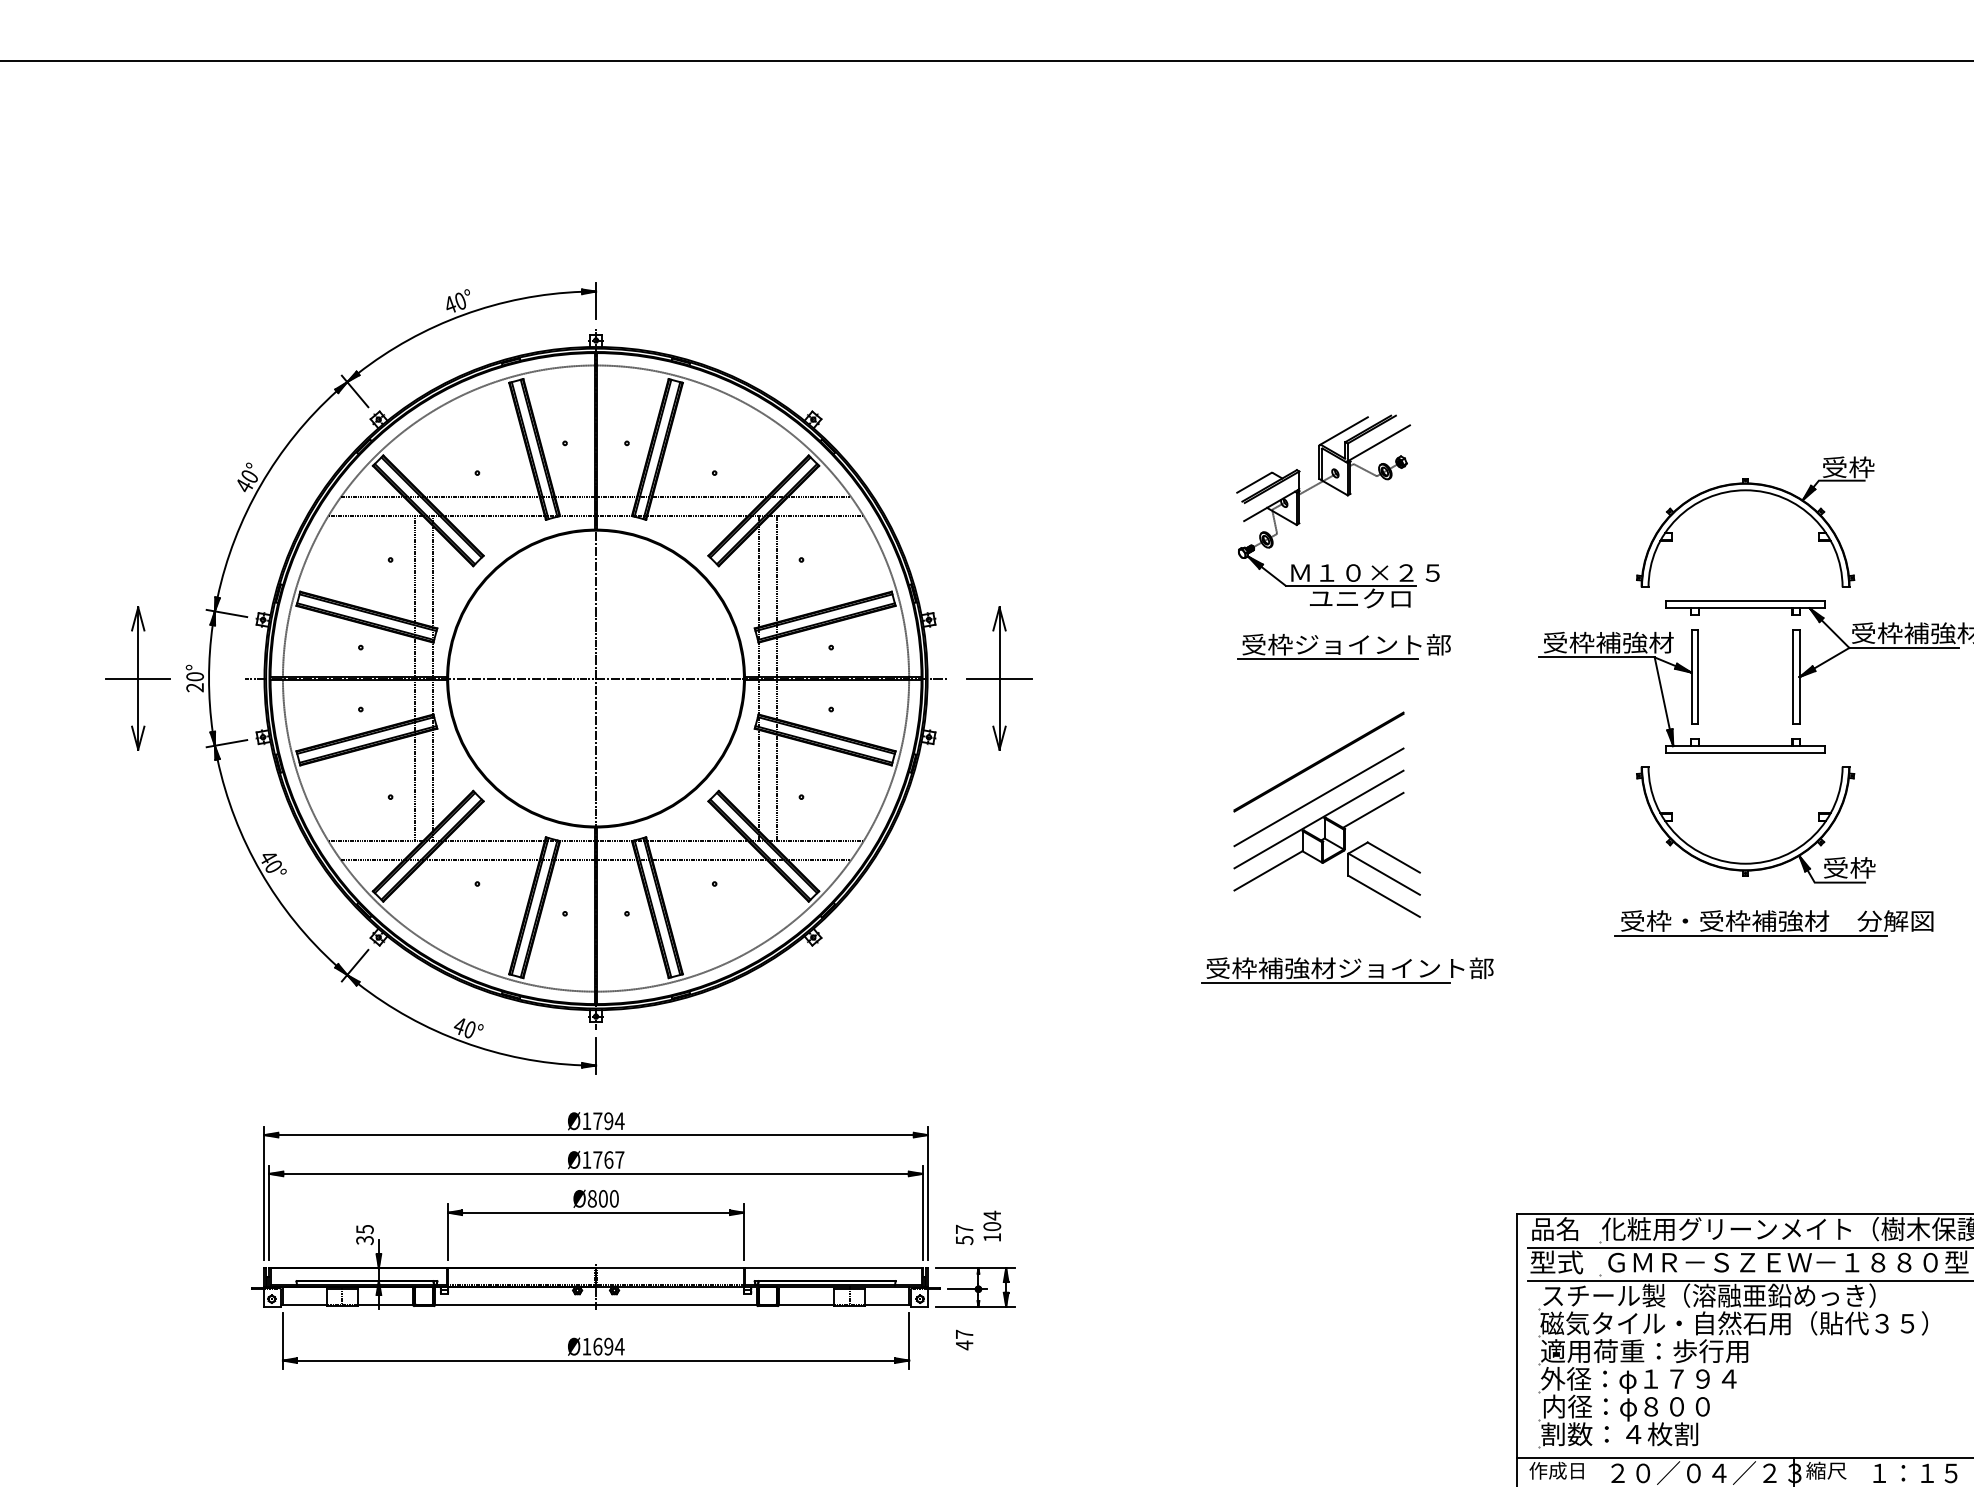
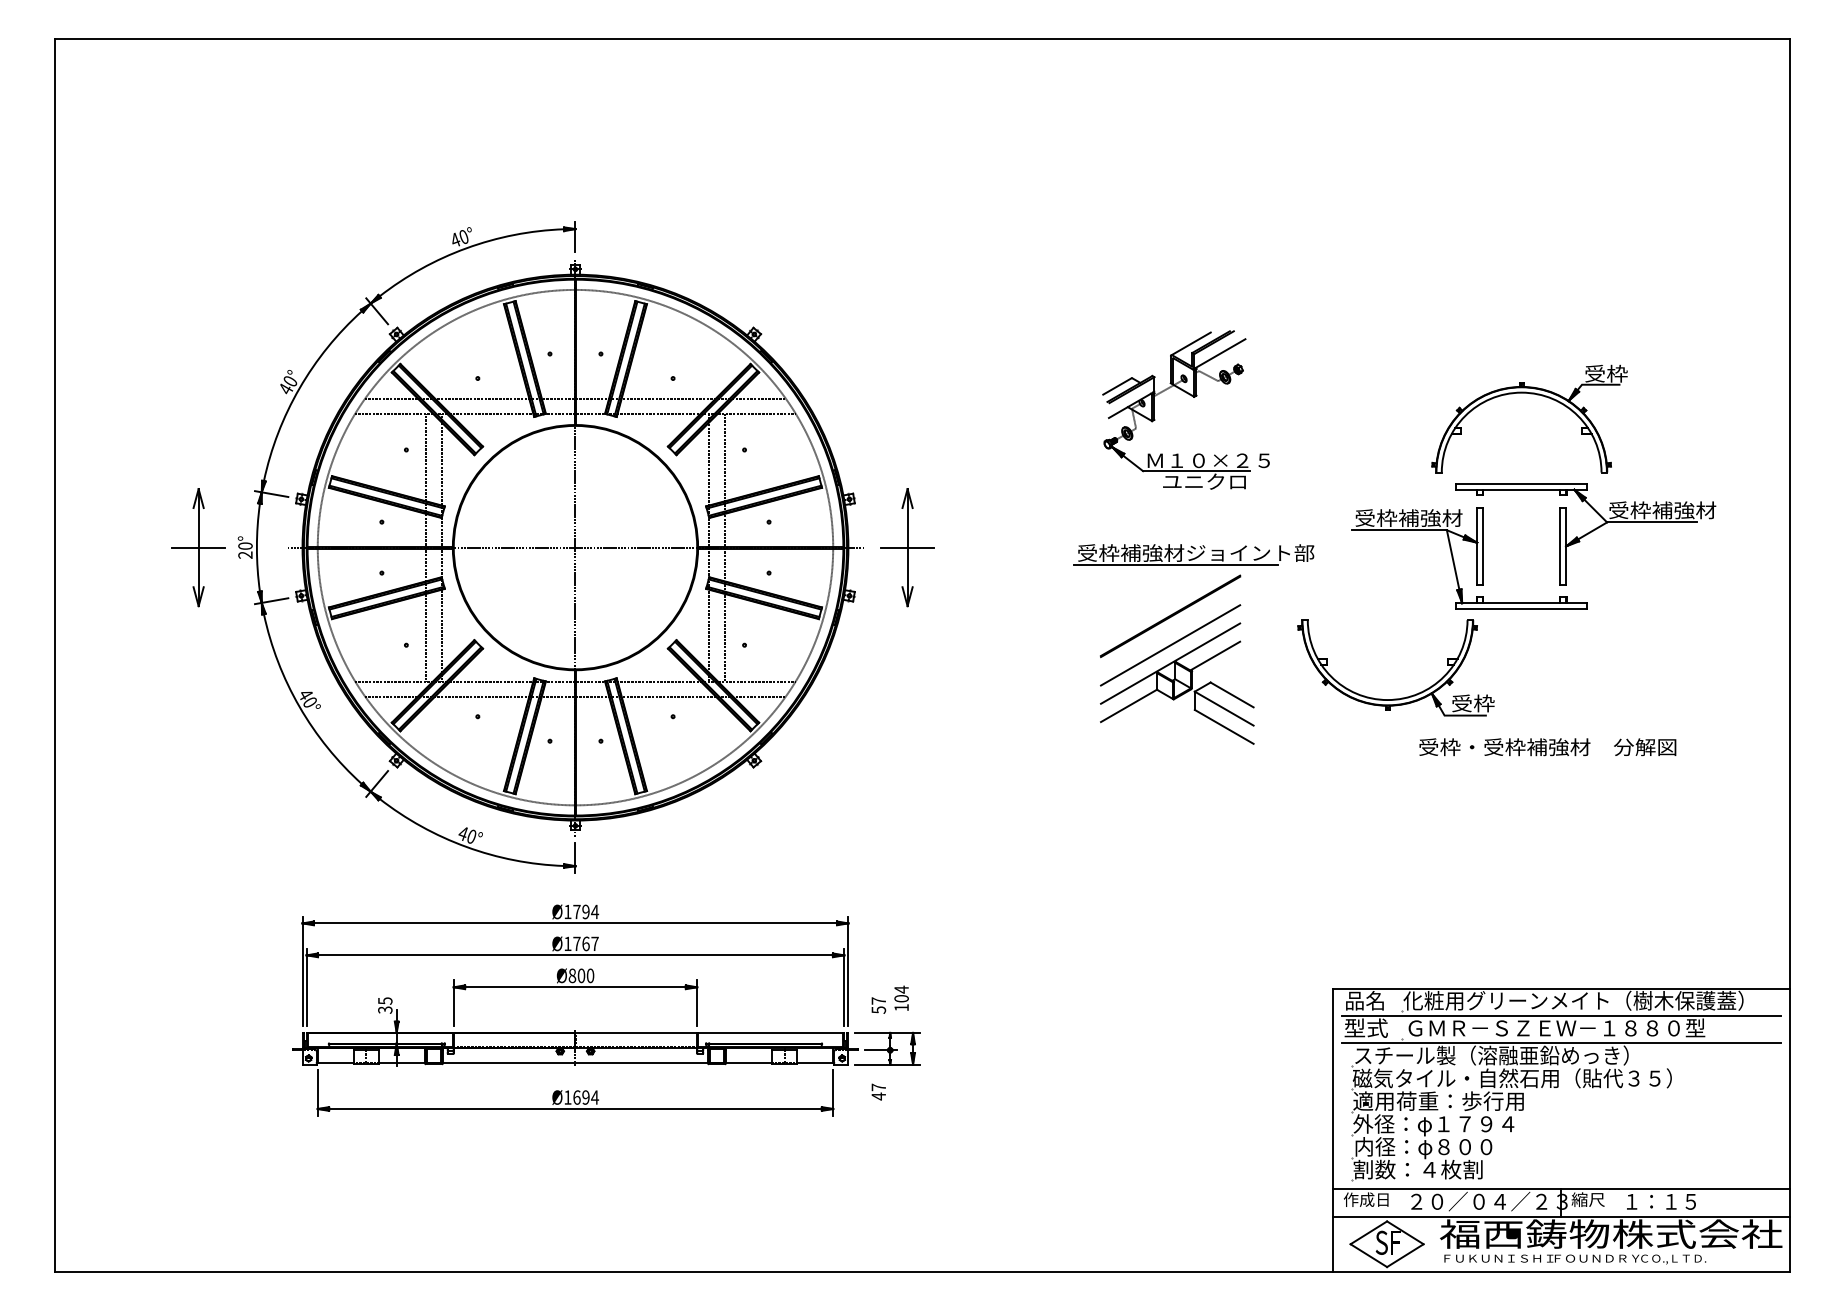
part: (1344, 645) -> (1191, 520), removed
part: (1762, 860) -> (1401, 697), moved
line: (1751, 935) -> (1526, 759), removed
part: (1346, 969) -> (1193, 554), moved

